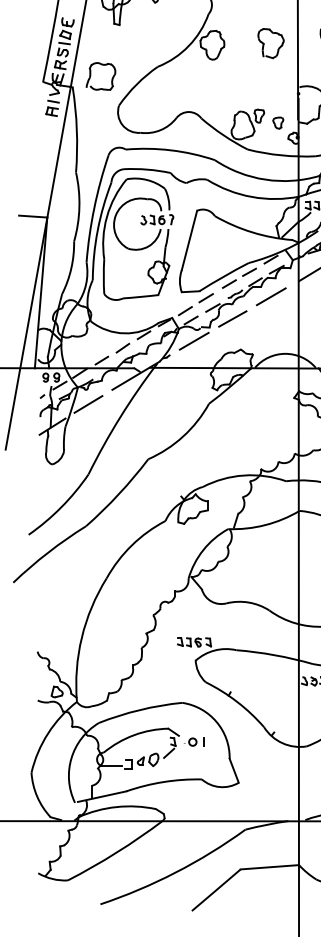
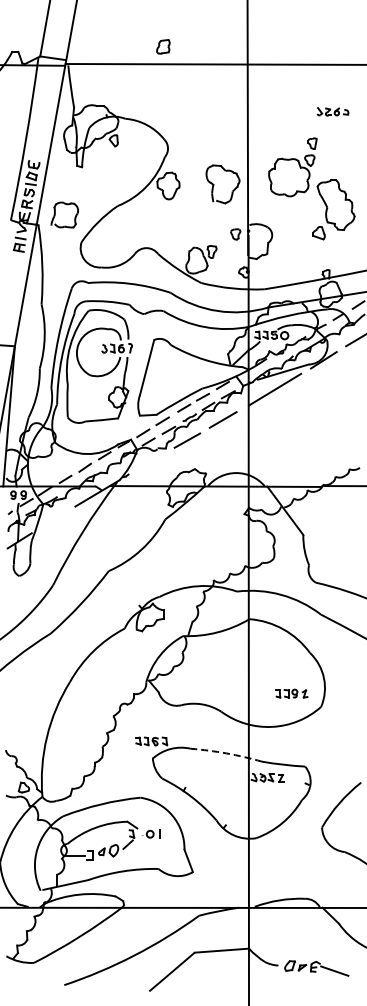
part: (270, 43) -> (222, 184), size x1.4
part: (278, 123) -> (235, 234), moved
line: (194, 341) -> (151, 461), removed
line: (88, 403) -> (53, 519), removed
arc: (274, 655) -> (226, 753), solid -> dashed

